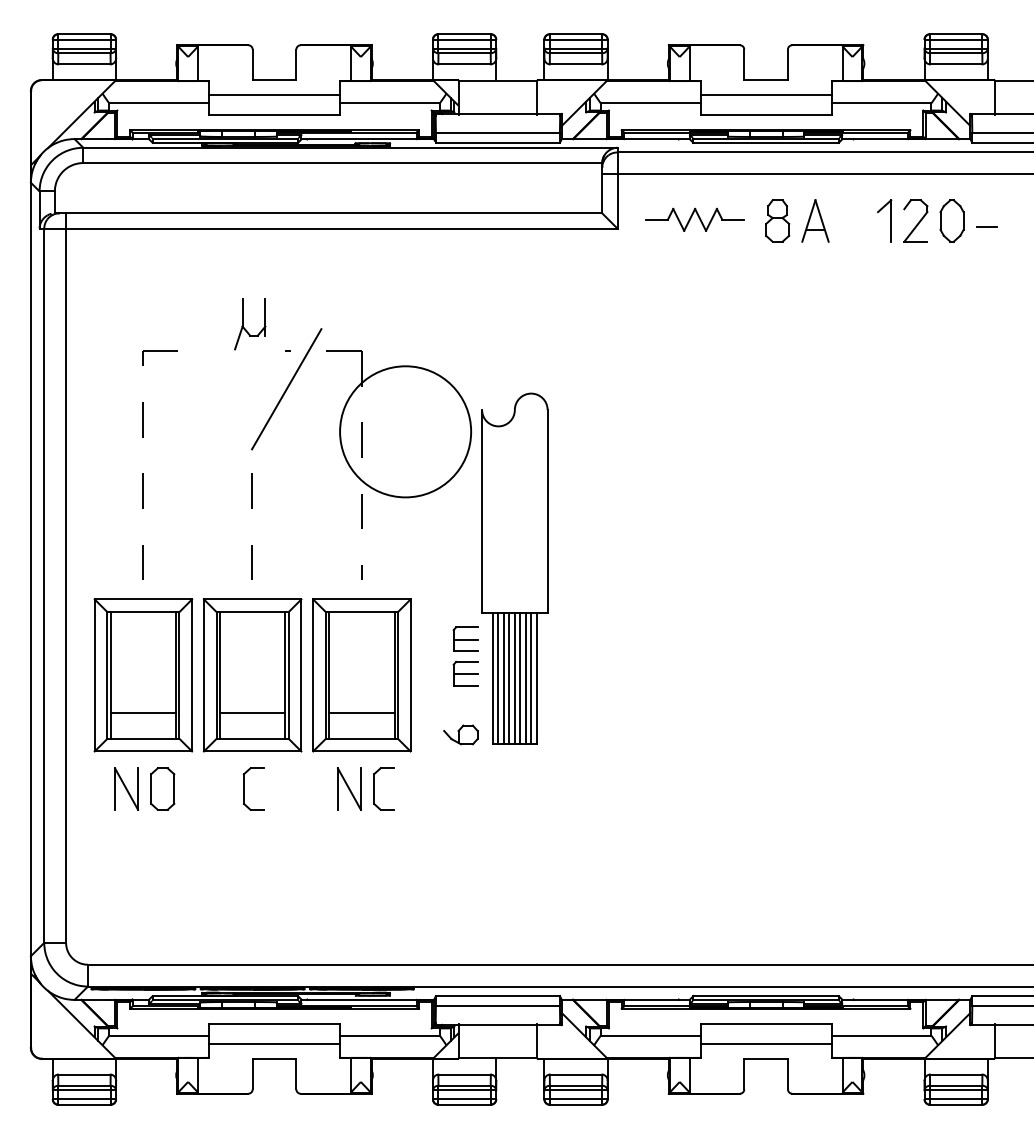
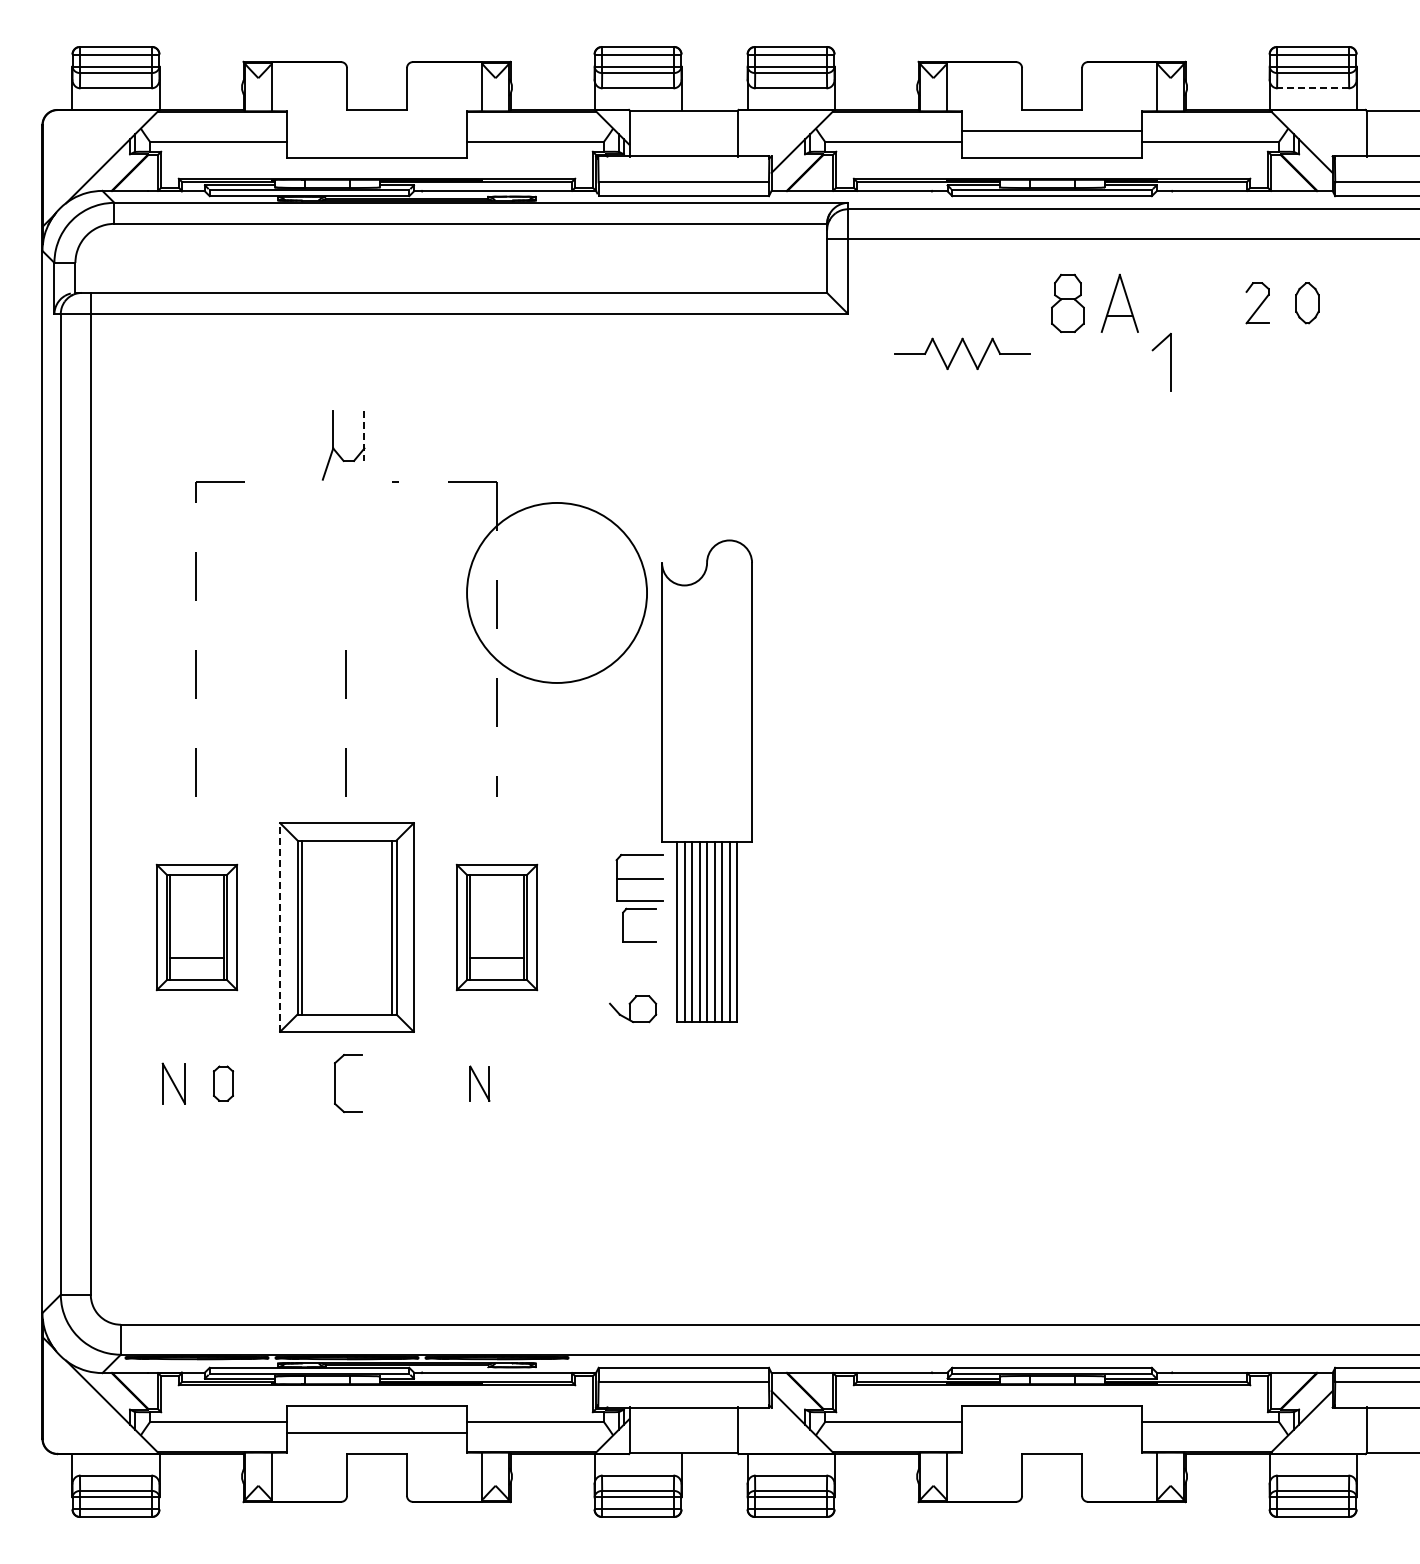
line: (955, 64) -> (1312, 88), solid -> dashed
line: (274, 95) -> (377, 130), removed
part: (695, 219) -> (962, 353), moved
part: (890, 220) -> (1170, 361), moved
part: (915, 220) -> (1257, 302), size x0.7
part: (952, 220) -> (1307, 302), size x0.7
line: (986, 226) -> (1354, 311), removed
line: (265, 317) -> (364, 436), solid -> dashed
line: (286, 388) -> (393, 533), removed
part: (465, 639) -> (639, 877), size x1.4
line: (465, 673) -> (639, 925), removed
part: (143, 675) -> (196, 927), size x0.6
line: (204, 675) -> (280, 927), solid -> dashed
part: (361, 675) -> (496, 927), size x0.6
line: (253, 712) -> (347, 978), removed
part: (126, 789) -> (173, 1083), size x0.7
part: (162, 789) -> (223, 1083), size x0.6
part: (349, 789) -> (479, 1083), size x0.6
part: (374, 789) -> (514, 1083), removed
line: (766, 1043) -> (1052, 1433), removed

